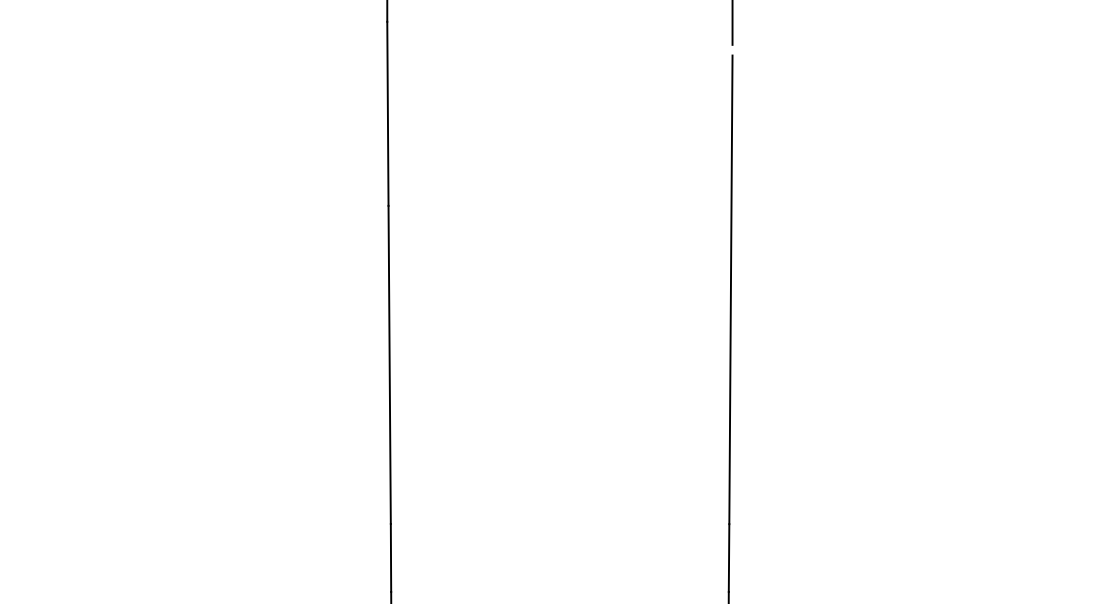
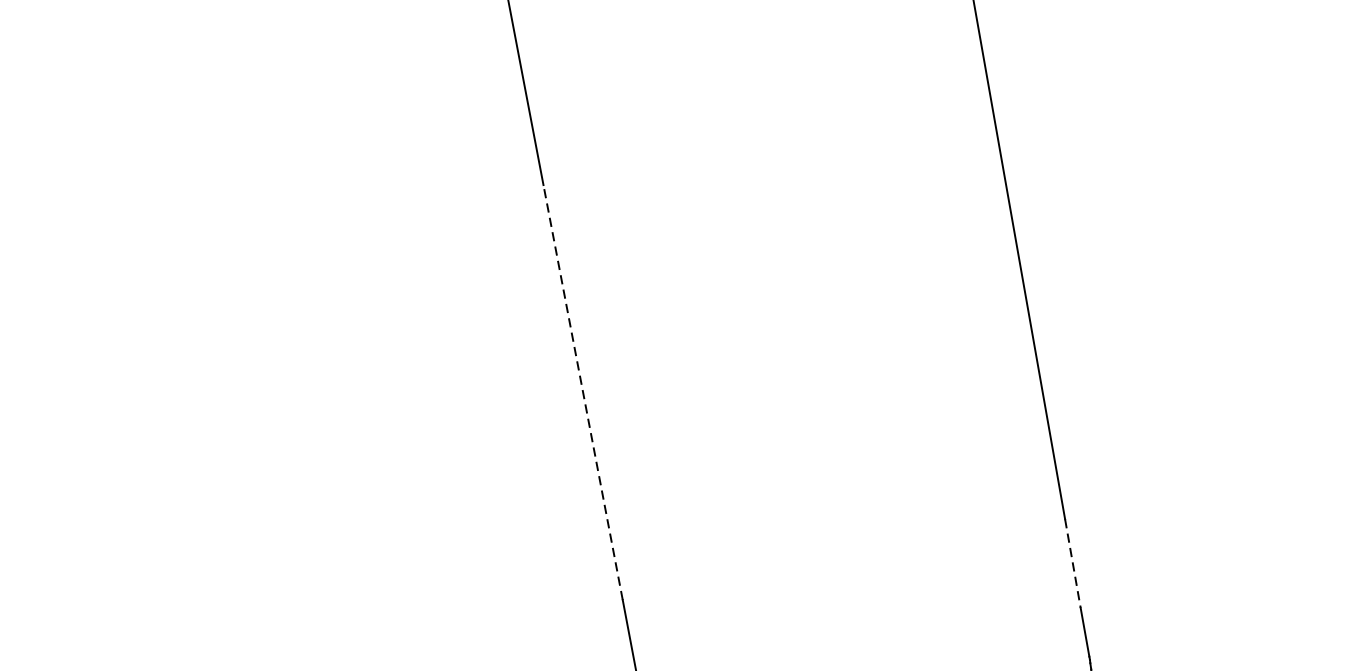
line: (389, 364) -> (582, 392), solid -> dashed
line: (729, 558) -> (1073, 564), solid -> dashed

